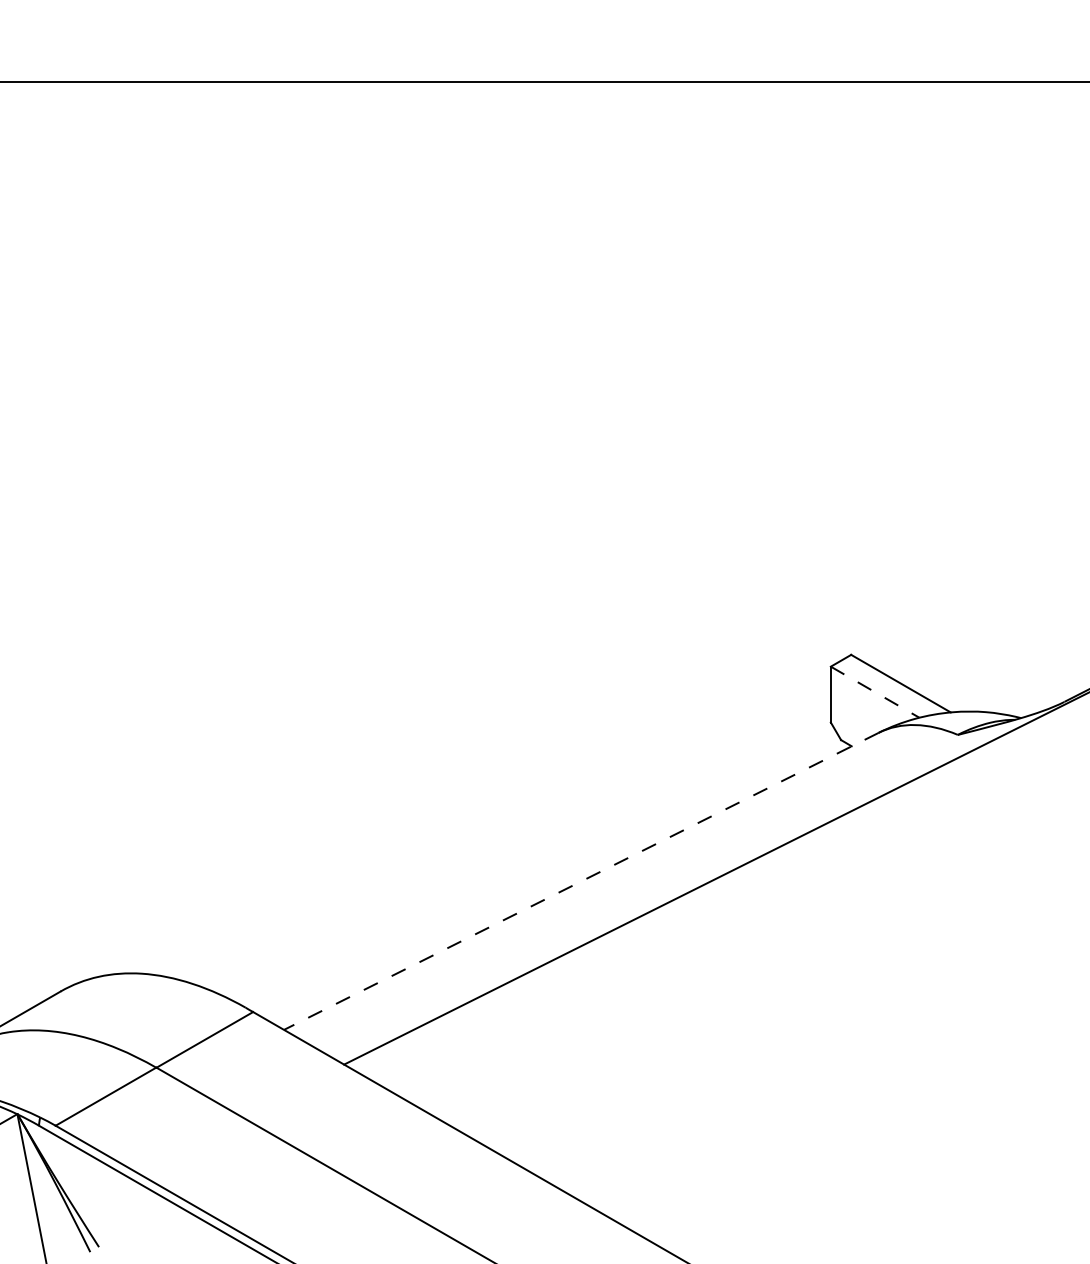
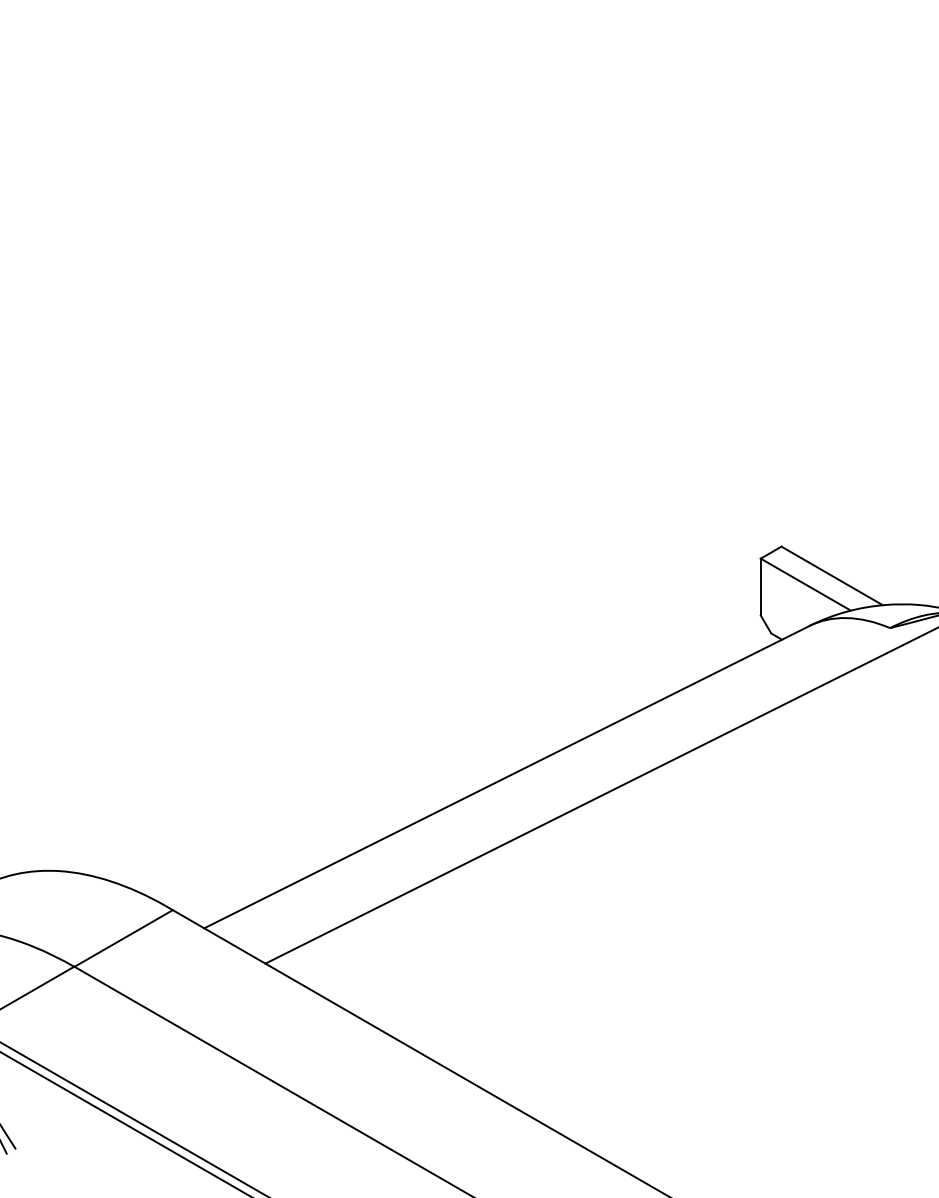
line: (875, 692) -> (806, 584), dashed -> solid
line: (580, 881) -> (505, 777), dashed -> solid

